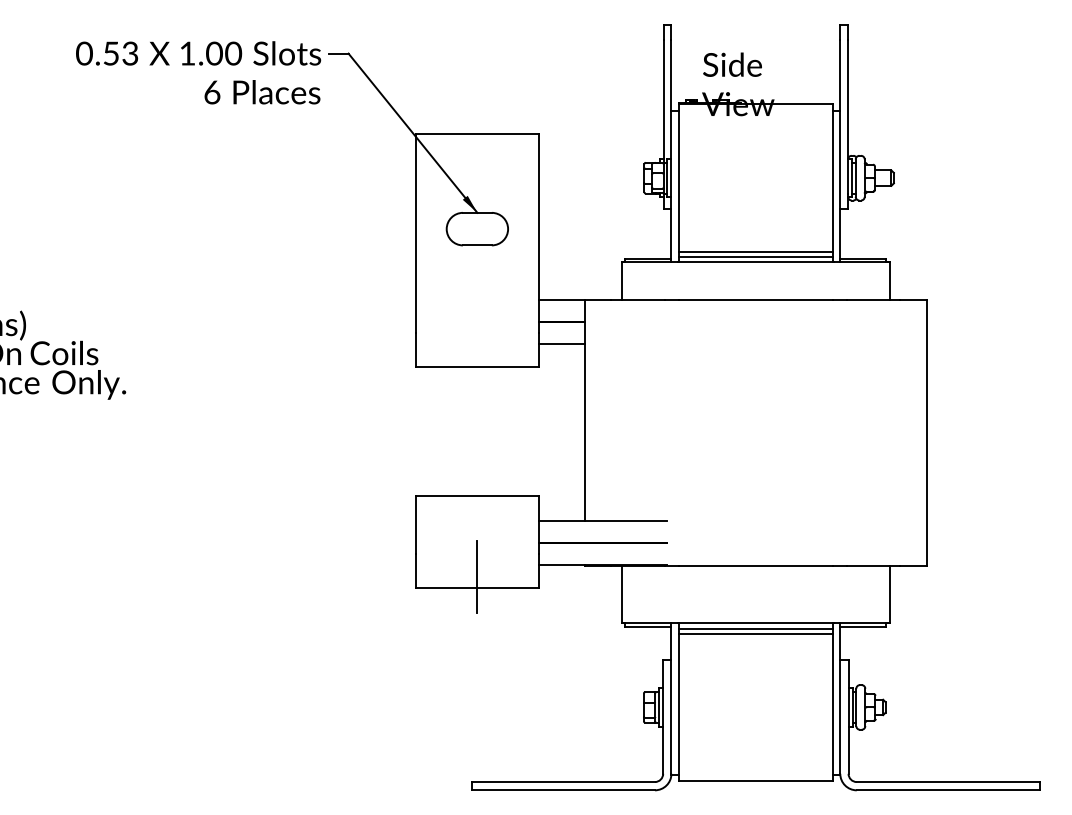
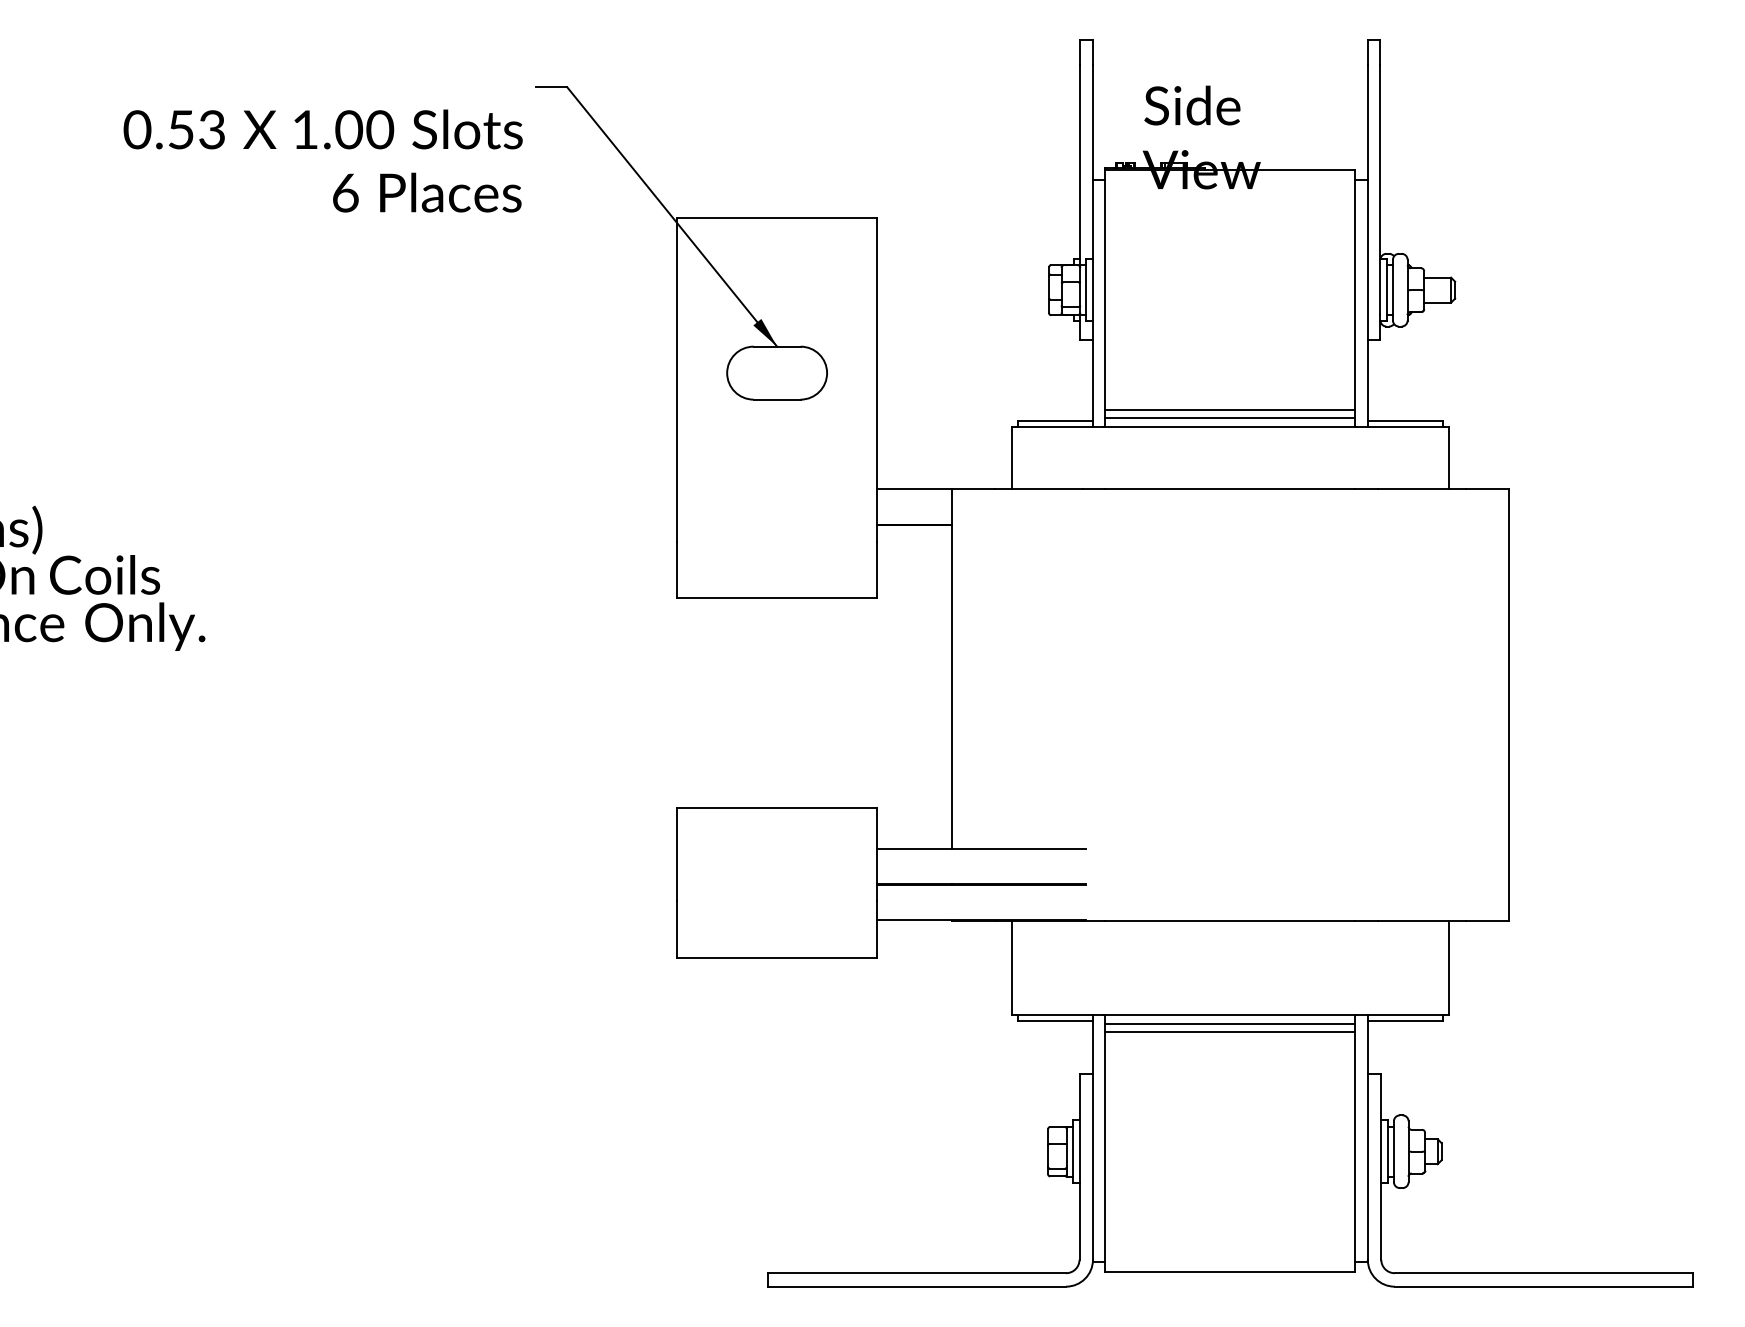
text: (198, 72) -> (323, 160), moved
line: (561, 344) -> (914, 560), removed
line: (477, 576) -> (777, 938), removed

